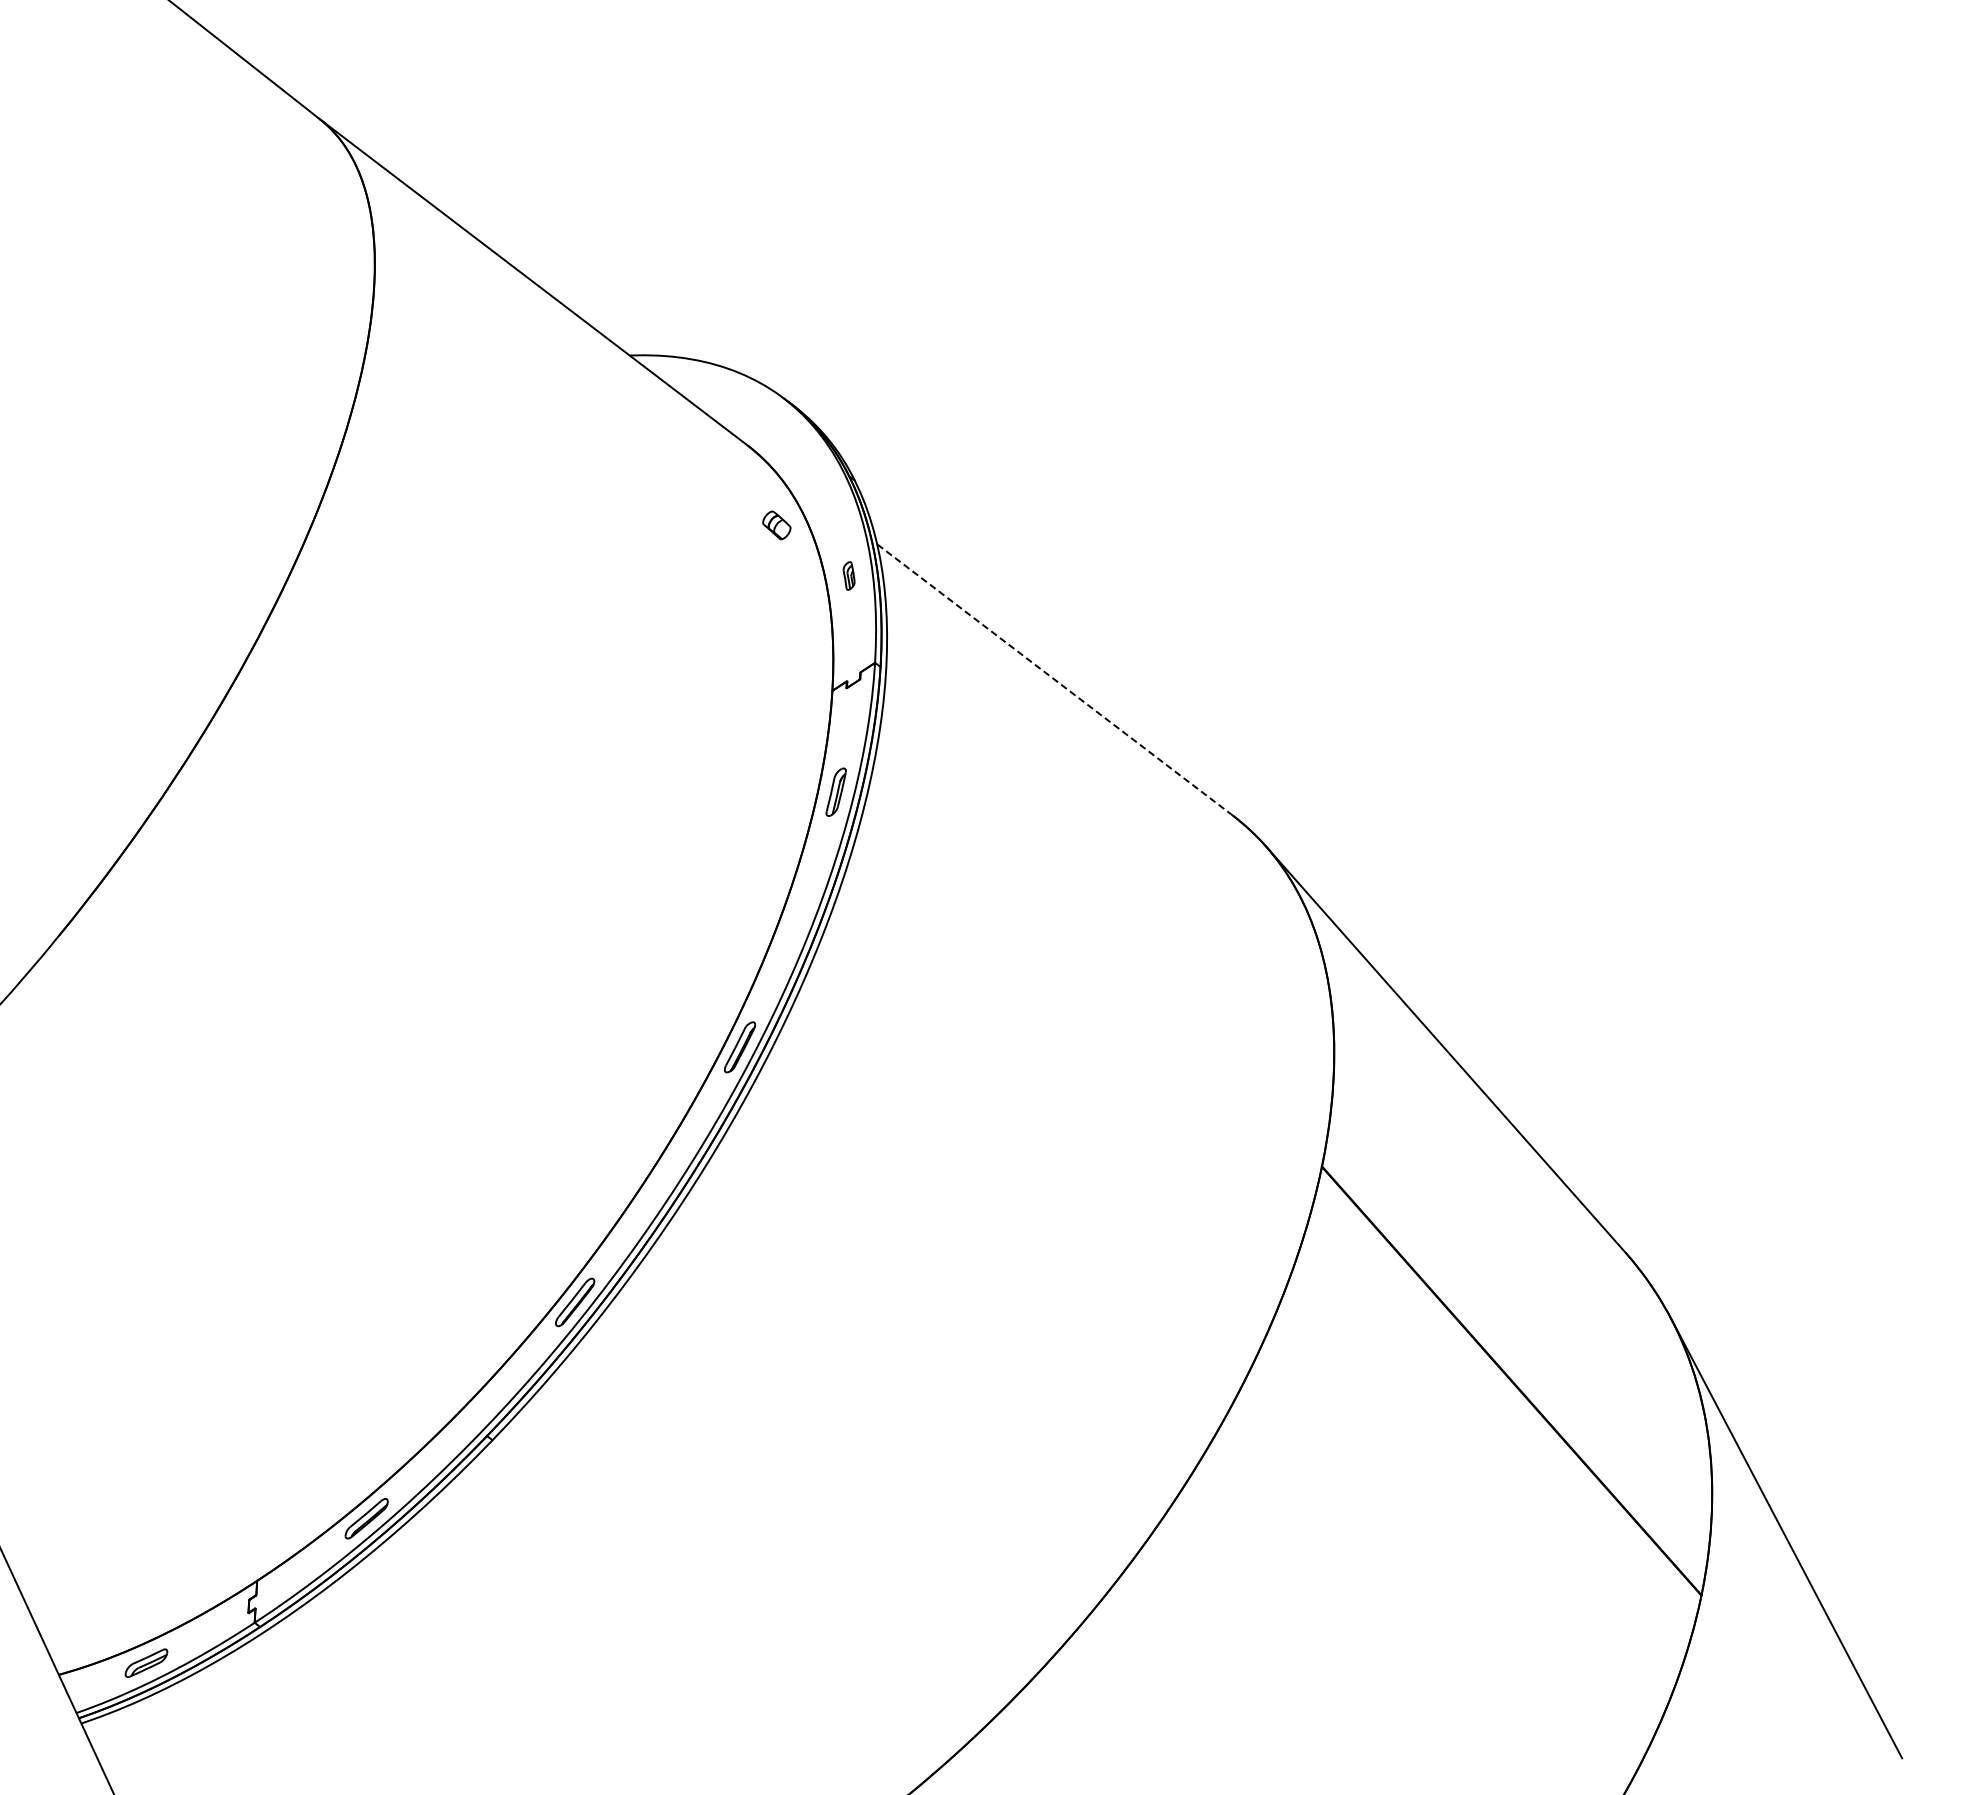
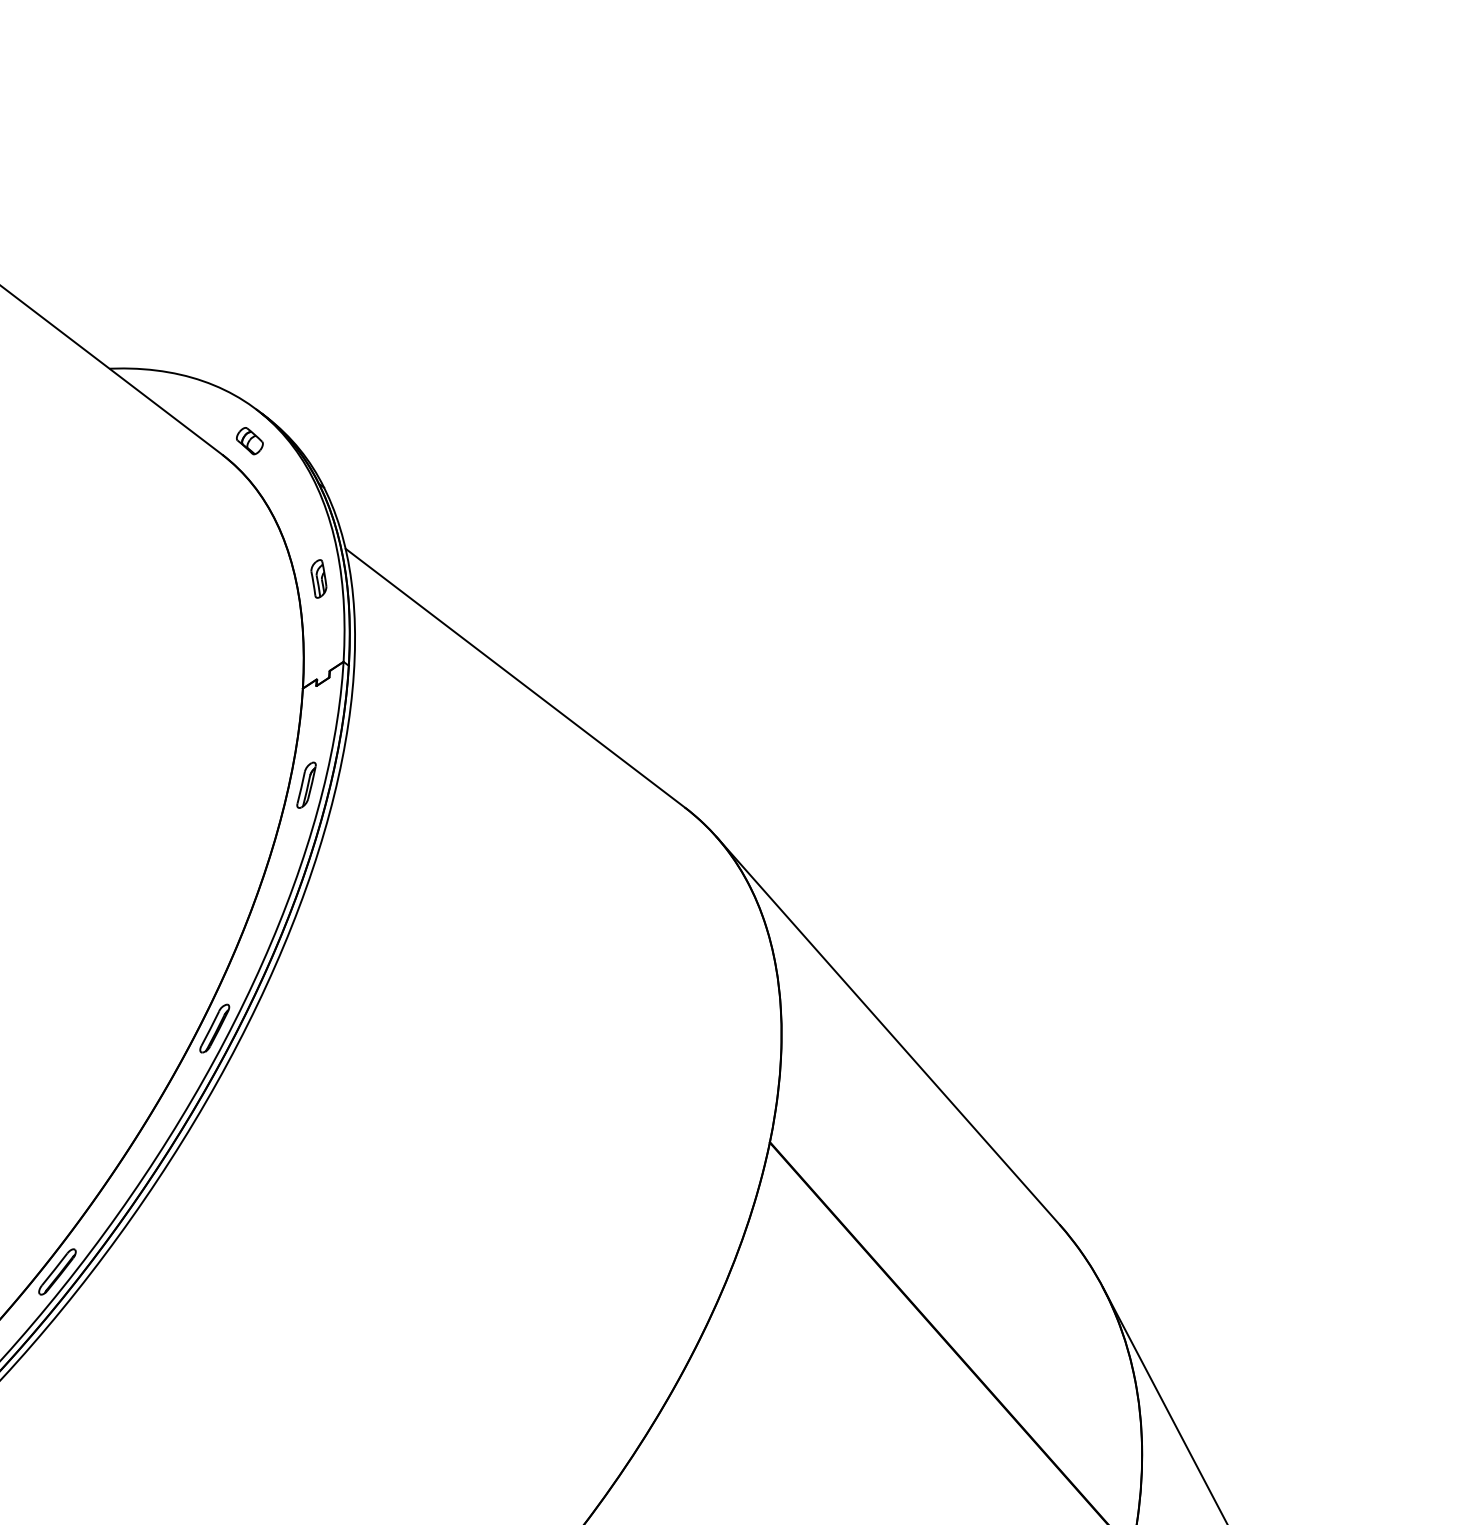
part: (776, 525) -> (249, 441), moved
part: (848, 575) -> (318, 578), size x1.43
line: (1055, 680) -> (515, 678), dashed -> solid

